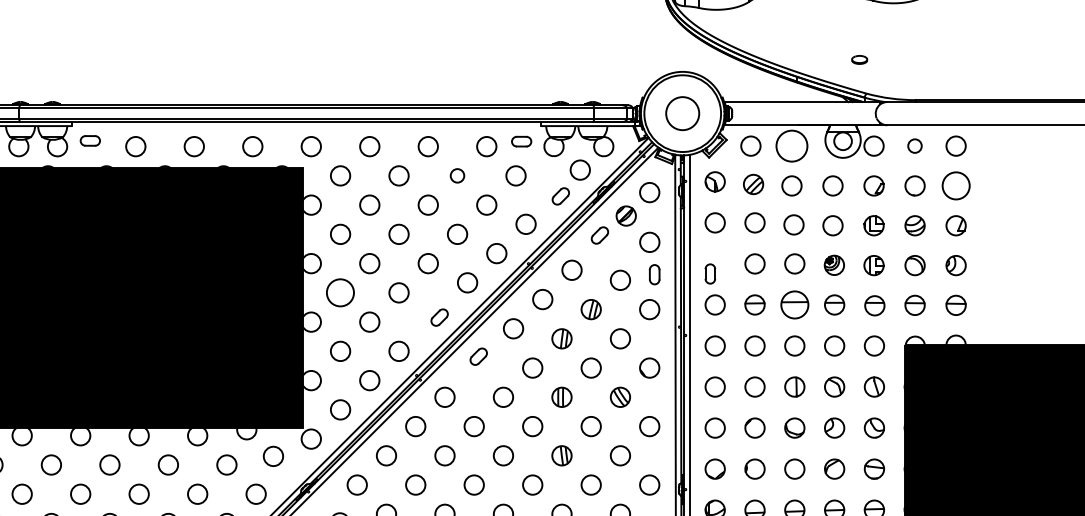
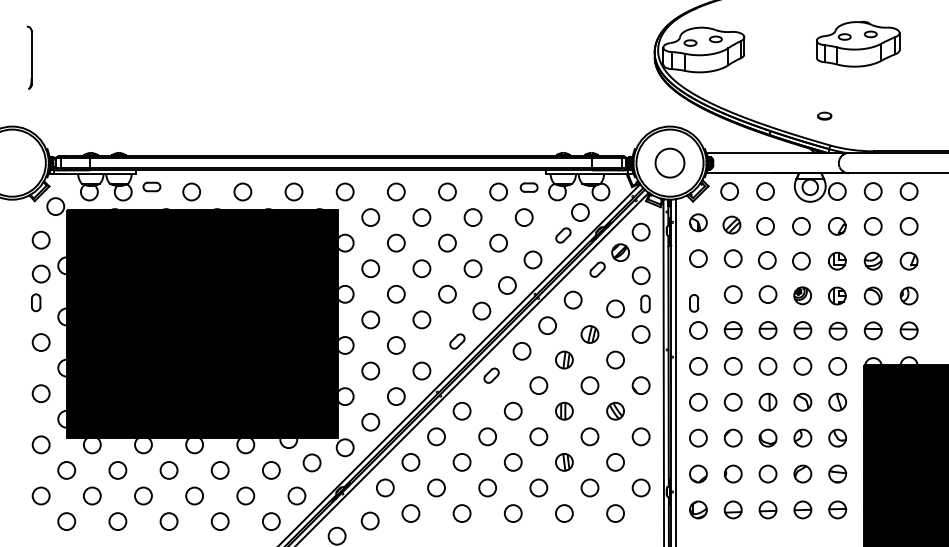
circle: (791, 146) -> (765, 191), size x0.62
circle: (914, 146) -> (872, 191), size x1.43
circle: (456, 175) -> (472, 217), size x1.43
circle: (955, 186) -> (908, 226), size x0.71
circle: (340, 292) -> (370, 319), size x0.71
part: (794, 305) -> (767, 330), size x0.71

